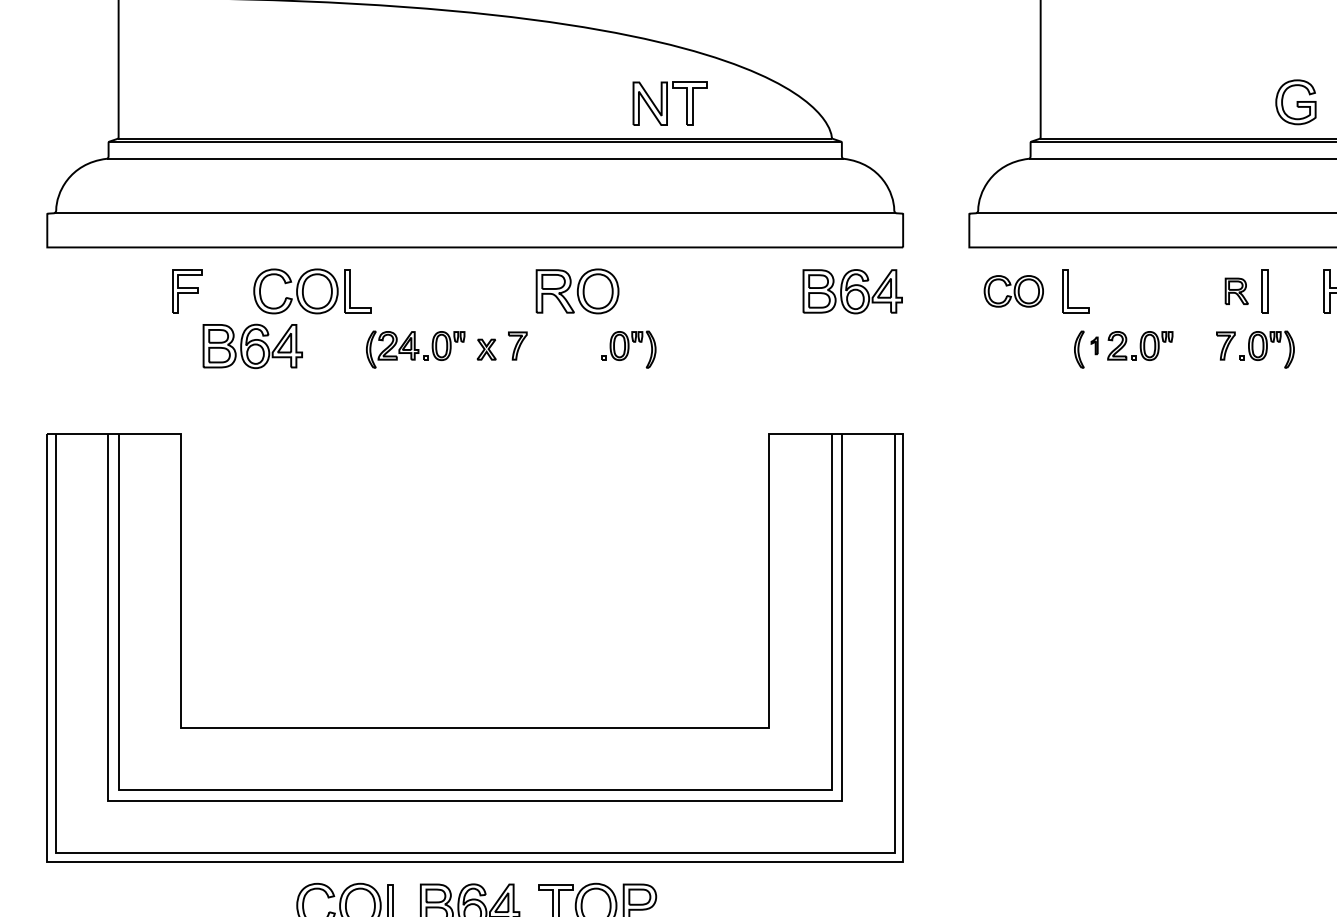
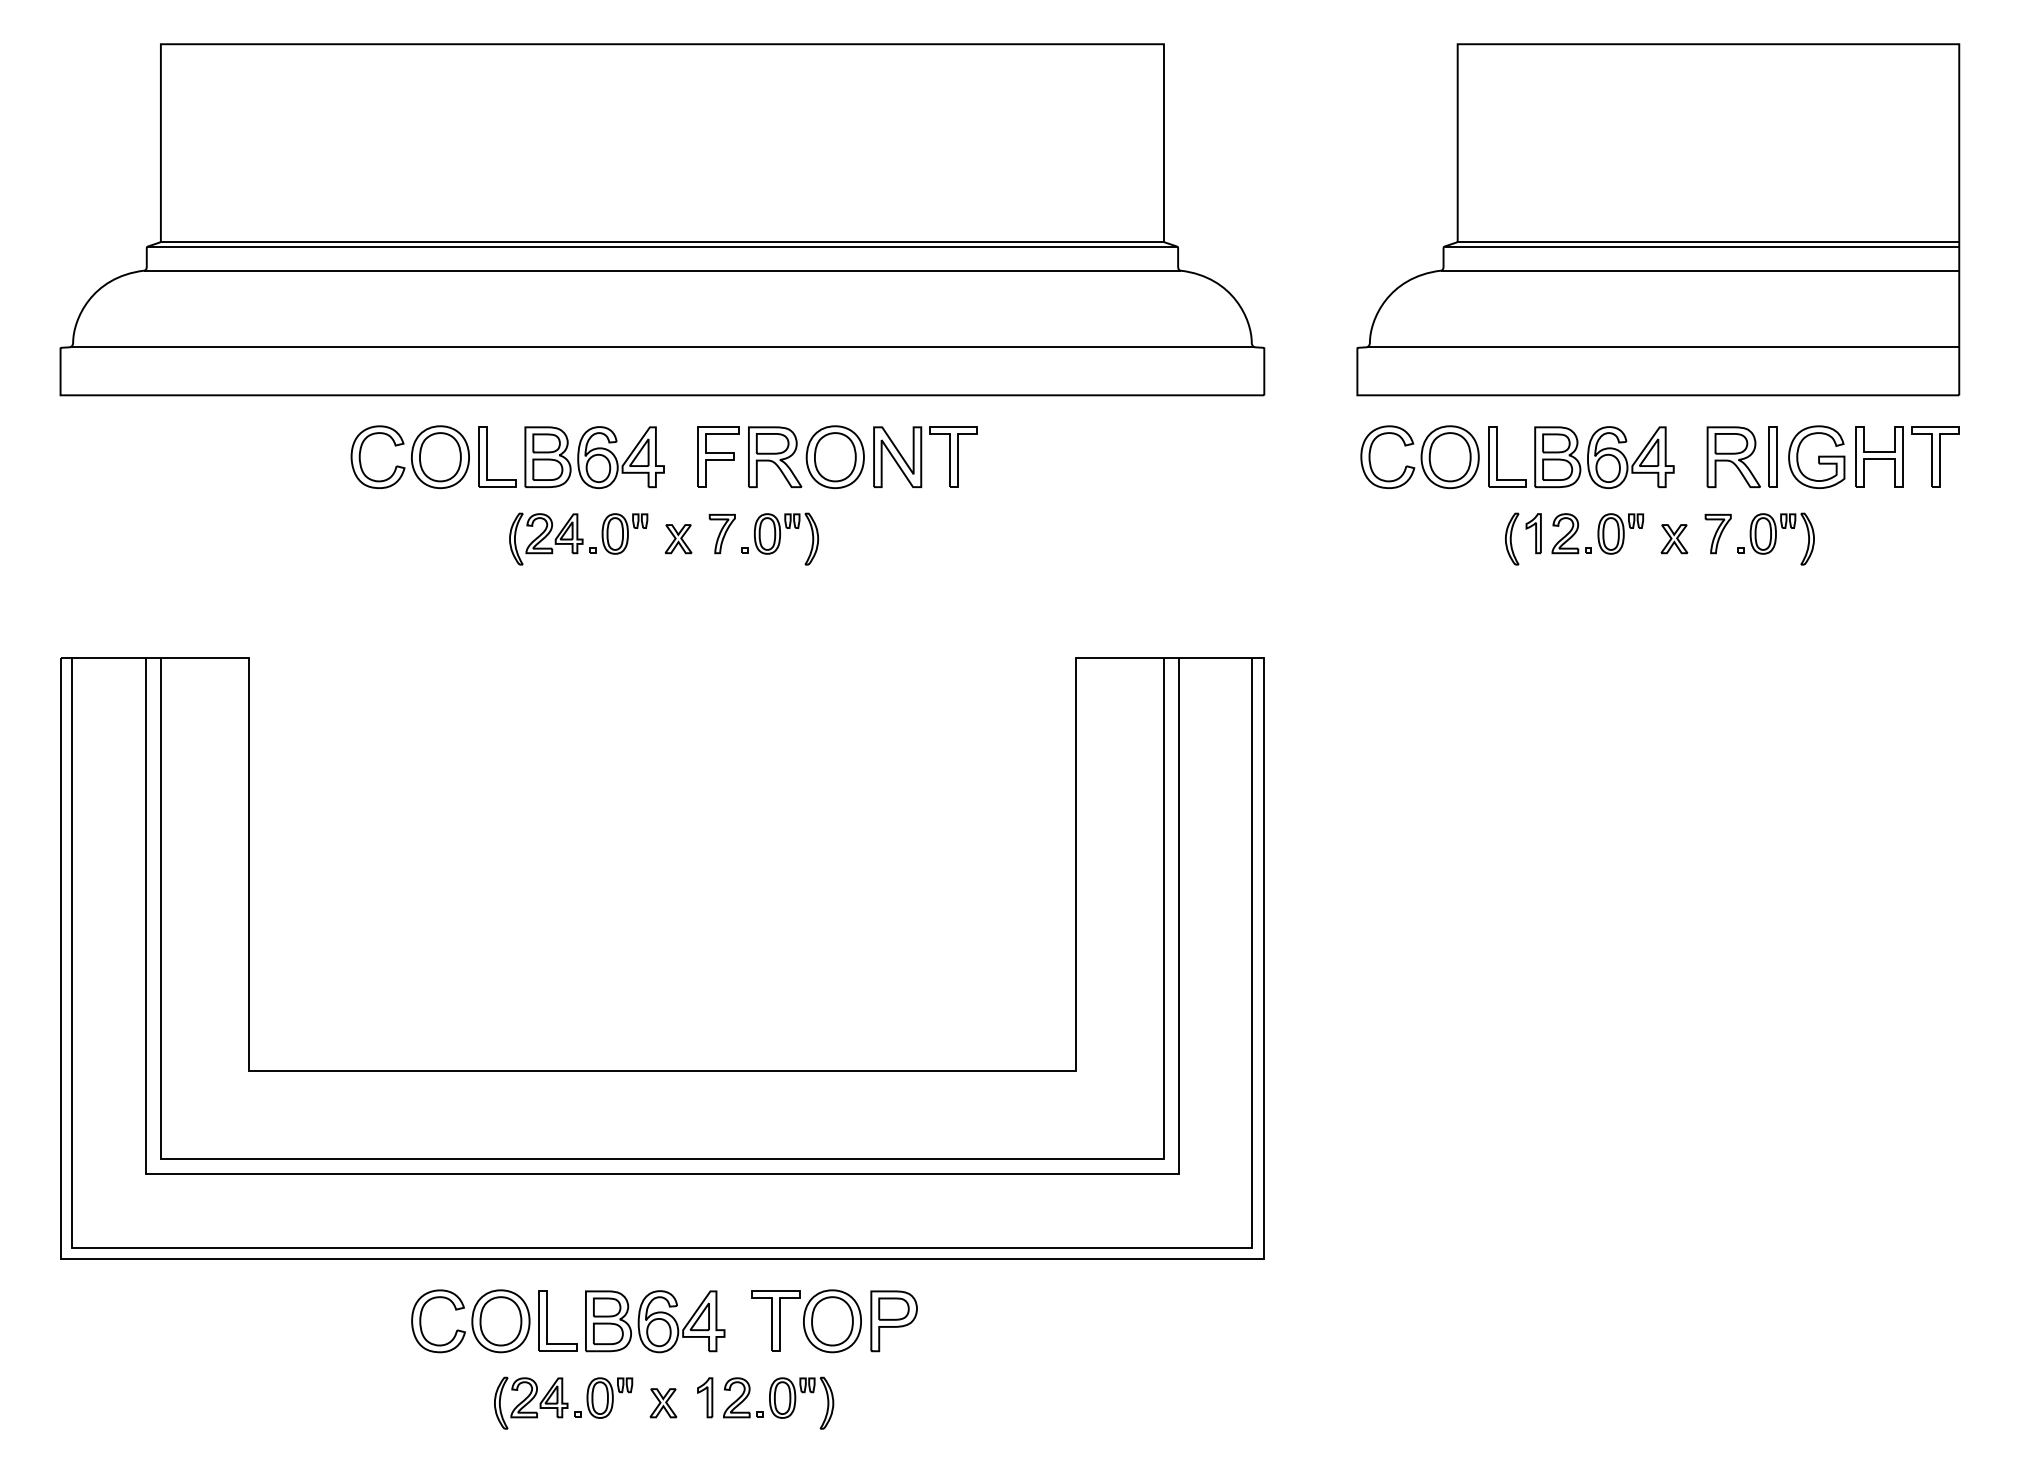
part: (1295, 101) -> (1816, 456), moved
part: (670, 103) -> (925, 456), moved
part: (187, 290) -> (718, 456), moved
part: (1013, 290) -> (1419, 456), size x1.43
part: (1236, 290) -> (1733, 456), size x1.67
part: (852, 291) -> (1604, 457), moved
part: (1094, 345) -> (1533, 533), size x1.67
part: (252, 346) -> (594, 457), moved
part: (628, 349) -> (780, 538), moved
part: (1194, 349) -> (1674, 539), added

